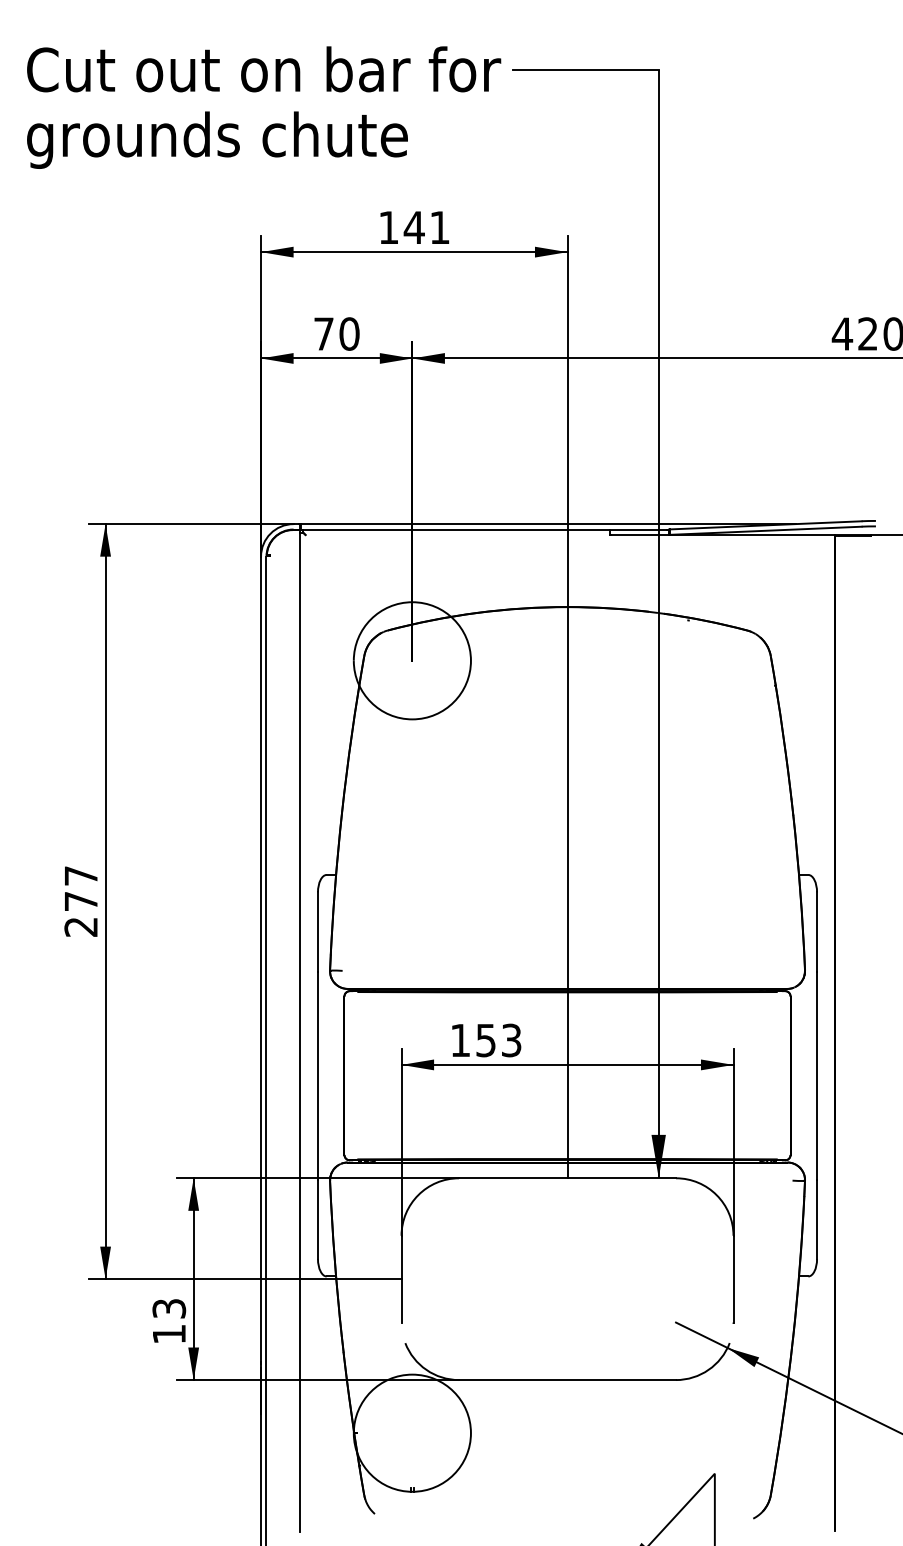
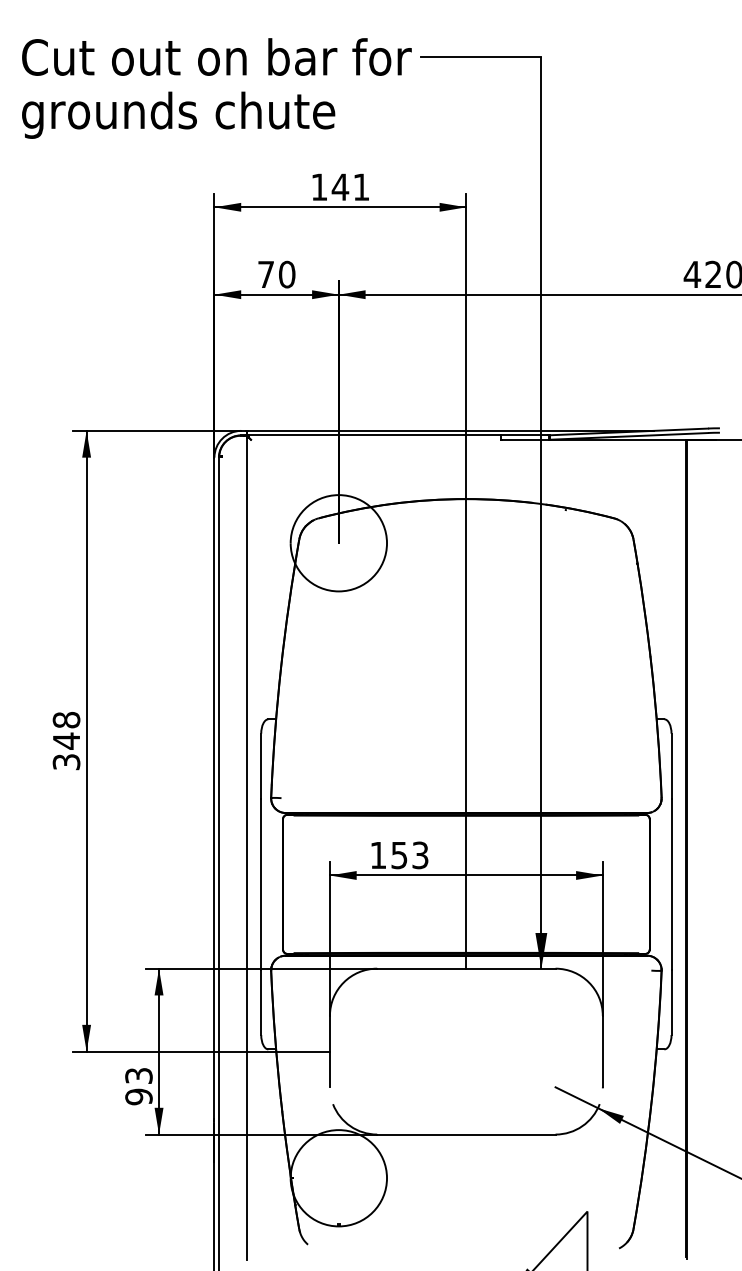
text: (80, 901) -> (66, 741), 277 -> 348
text: (169, 1334) -> (139, 1097), 13 -> 93

